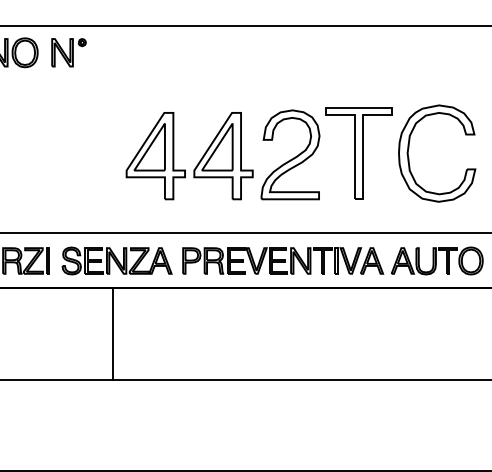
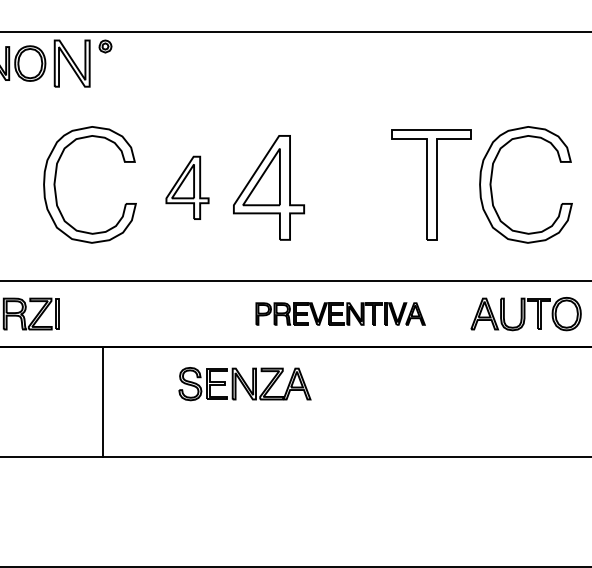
part: (68, 52) -> (82, 63), size x1.4
part: (46, 148) -> (56, 178), added
part: (290, 154) -> (349, 186), removed
part: (155, 155) -> (187, 187), size x0.6
part: (282, 260) -> (340, 313), size x0.7
part: (116, 261) -> (244, 384), moved
line: (113, 333) -> (103, 401), moved

